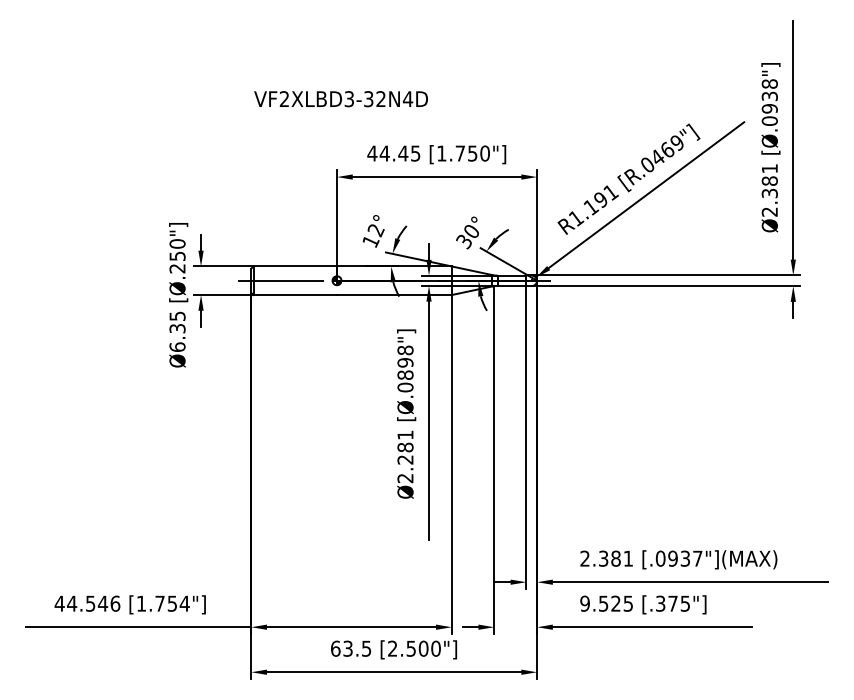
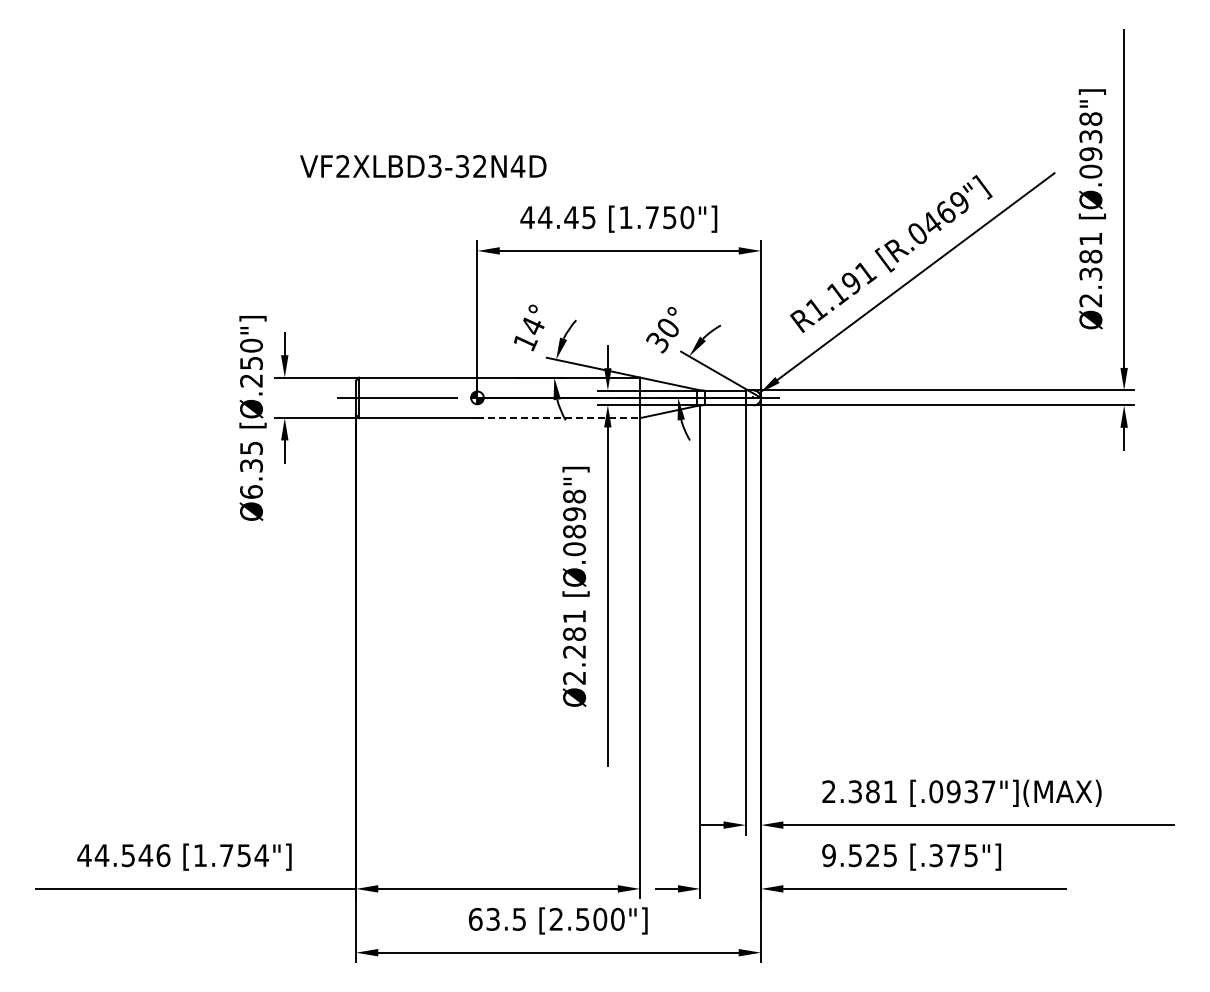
text: (341, 99) -> (423, 166), moved
text: (376, 230) -> (533, 326), 12° -> 14°
line: (394, 295) -> (559, 418), solid -> dashed

